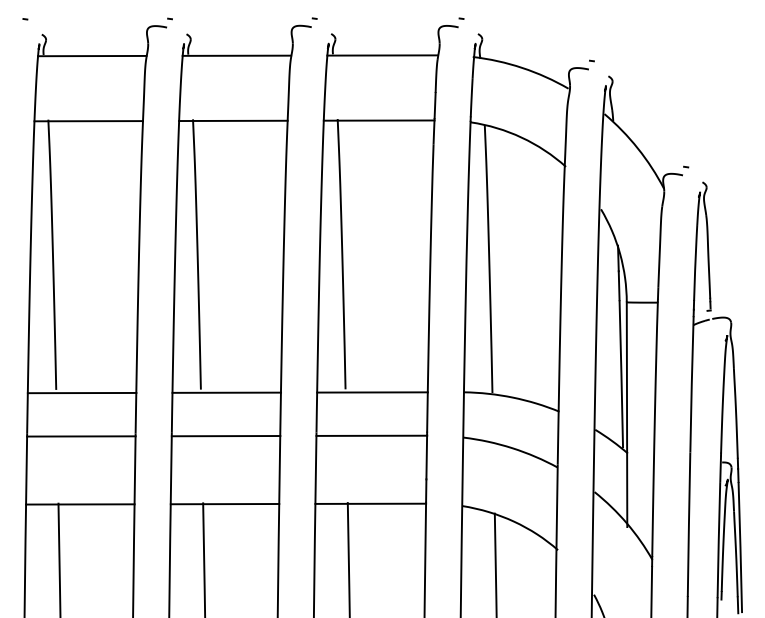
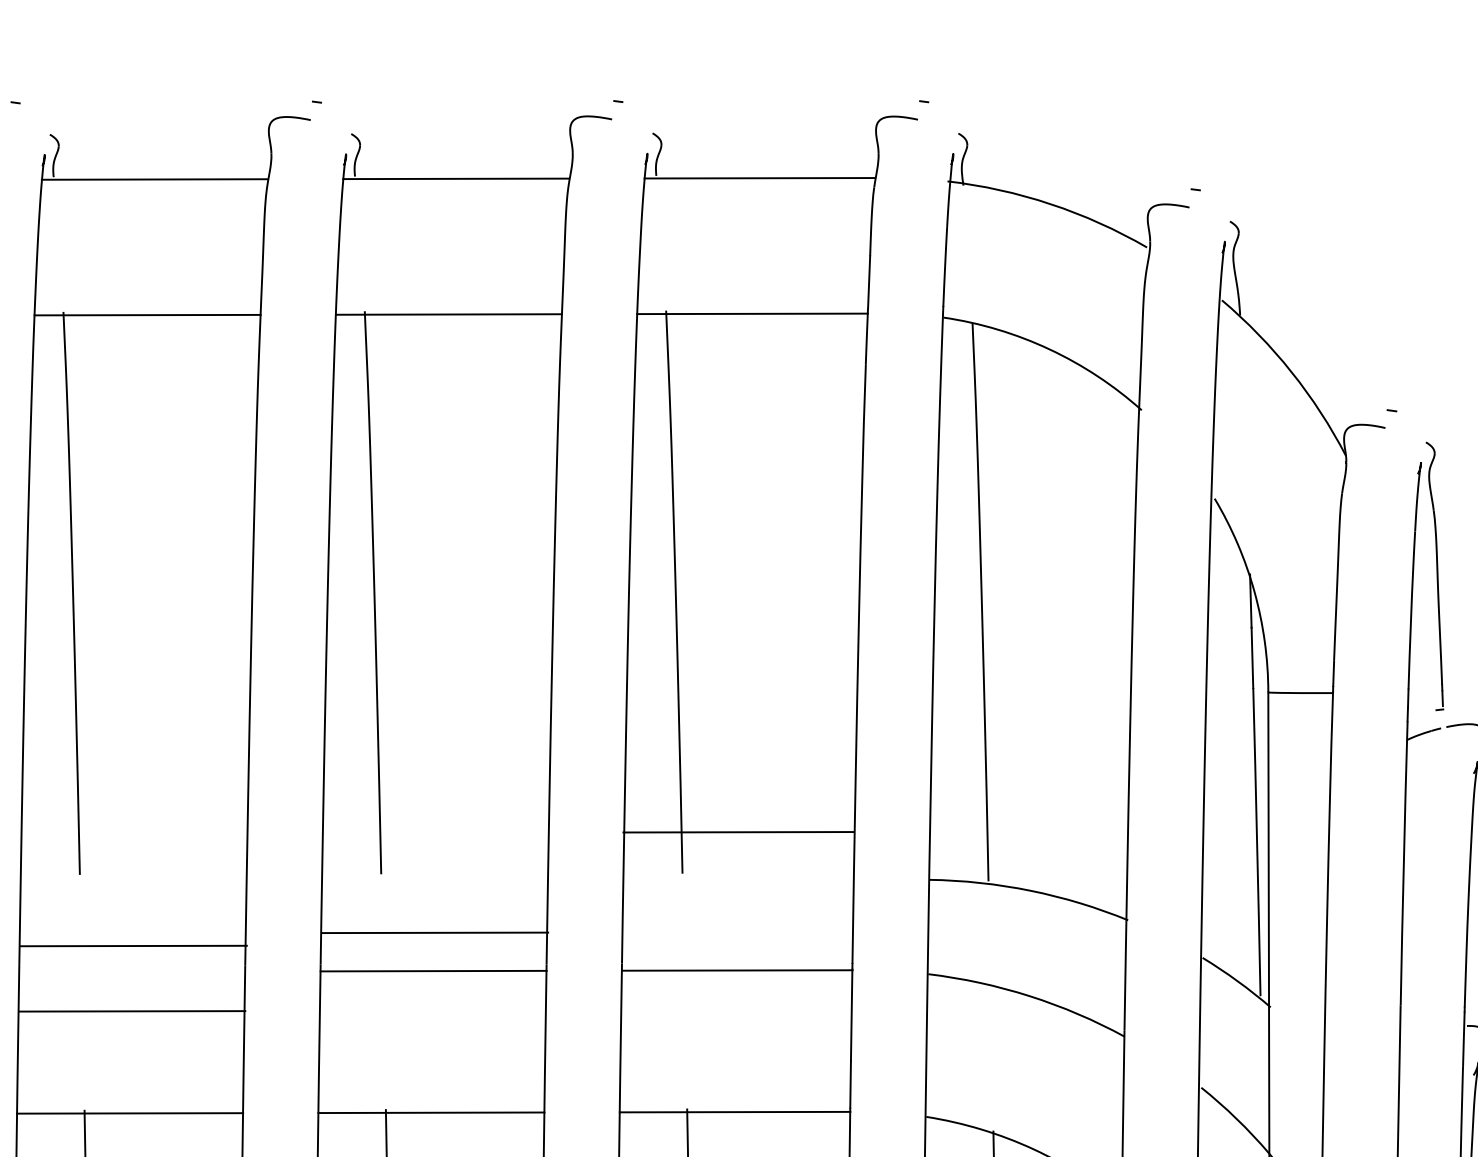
line: (81, 392) -> (132, 944), moved
line: (226, 392) -> (434, 932), moved
line: (372, 392) -> (738, 832), moved
line: (81, 436) -> (132, 1011), moved

